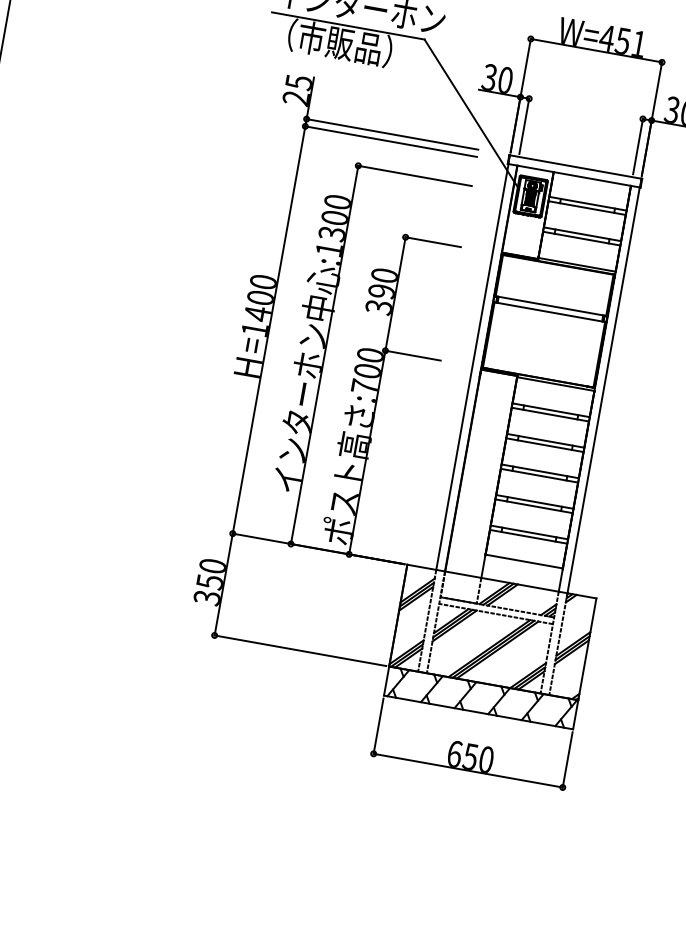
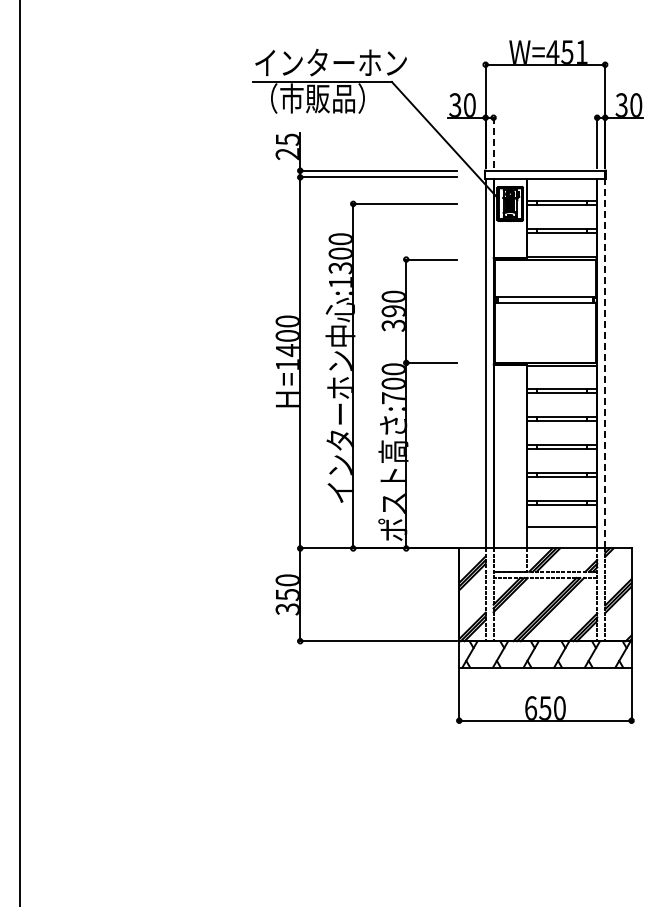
line: (524, 125) -> (493, 142), solid -> dashed
line: (603, 390) -> (605, 363), solid -> dashed

